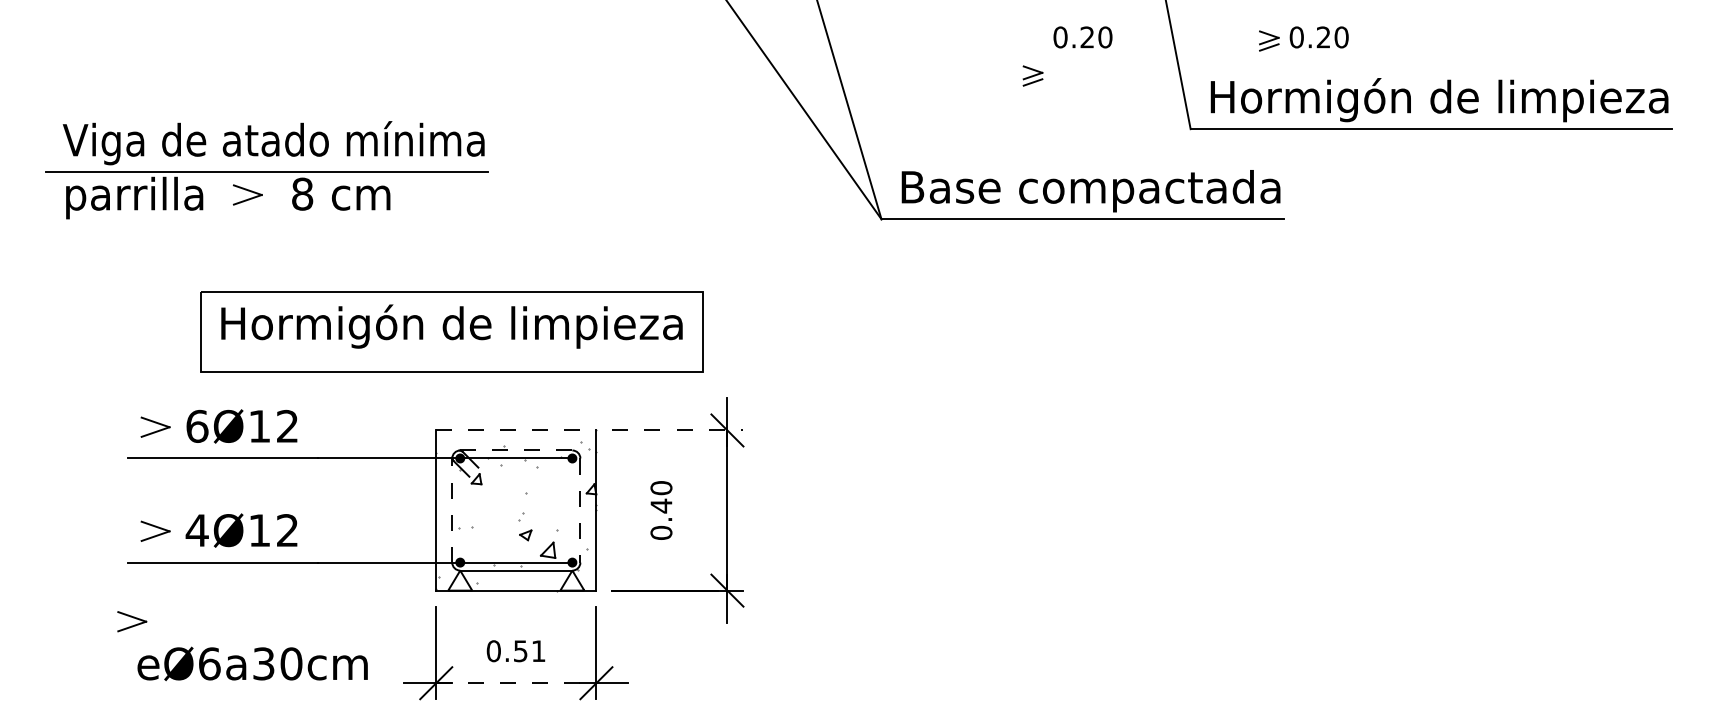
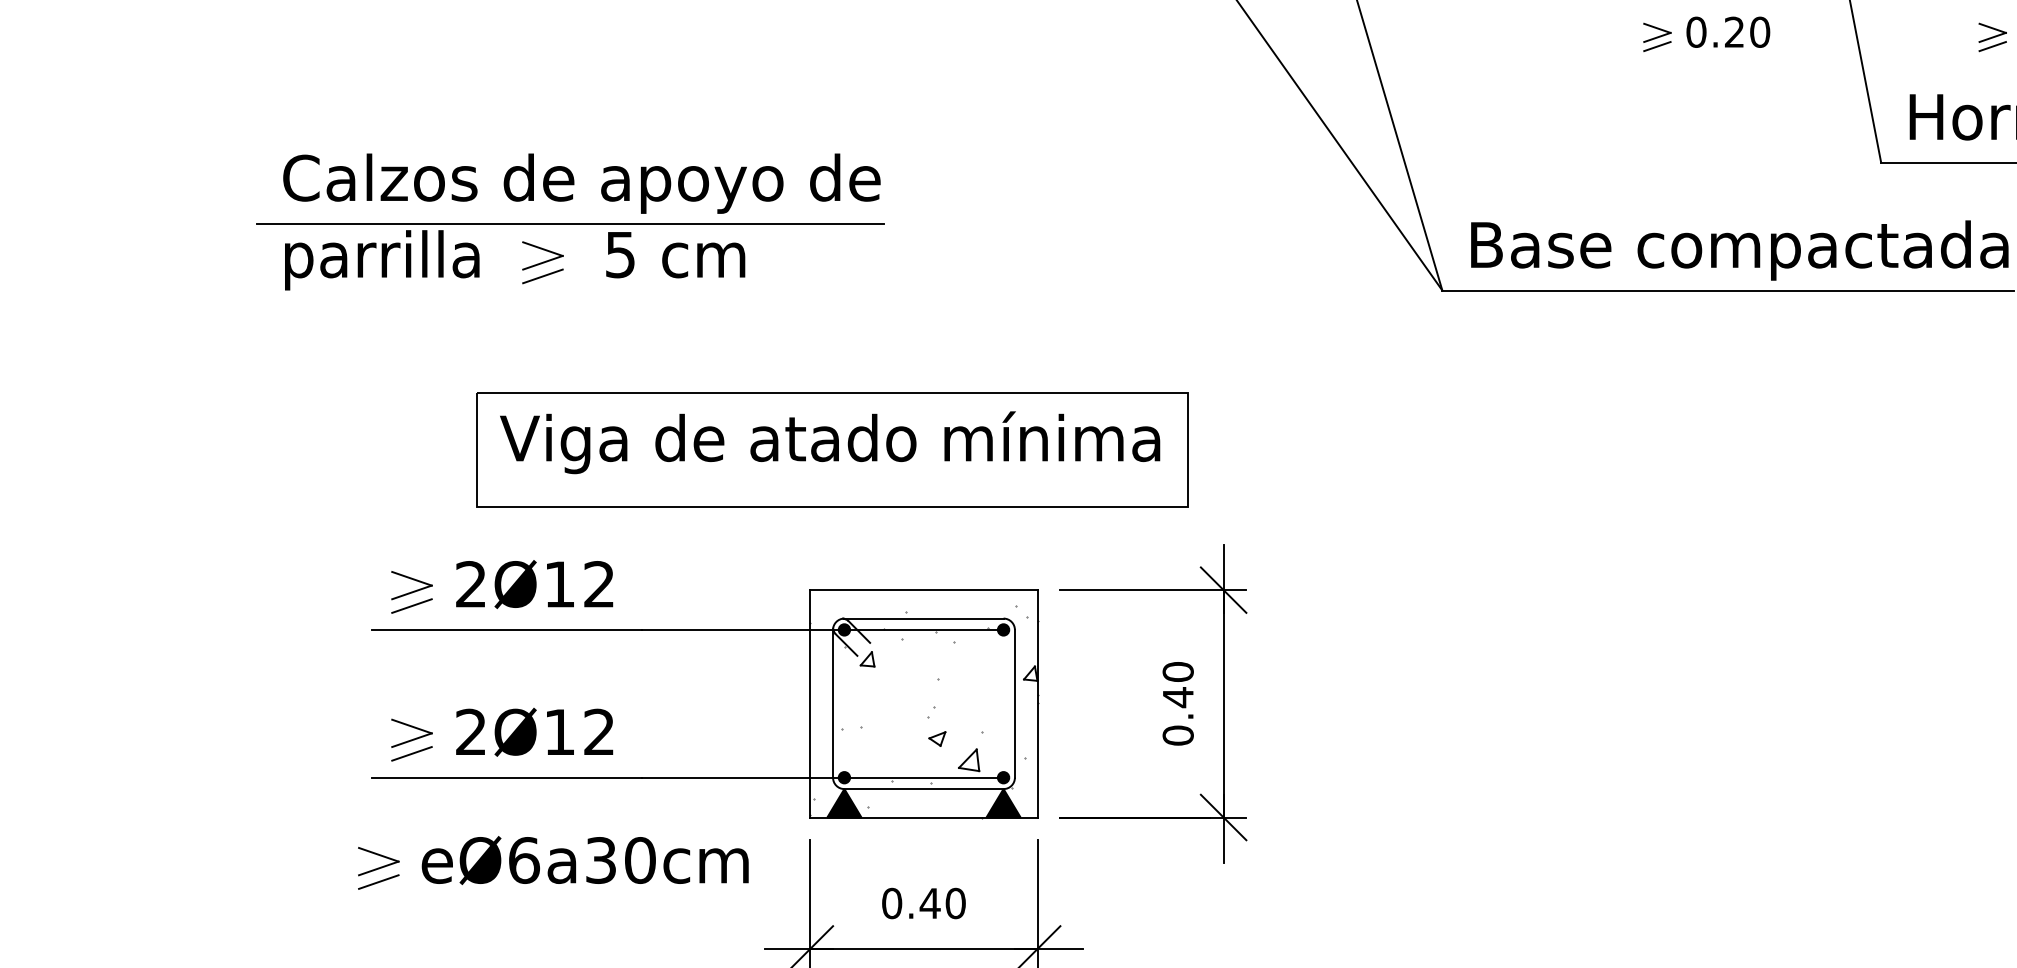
part: (1032, 75) -> (1656, 36), moved
text: (273, 143) -> (579, 182), Viga de atado mínima -> Calzos de apoyo de
text: (302, 193) -> (620, 253), 8 -> 5
line: (247, 209) -> (542, 276), added
text: (437, 326) -> (812, 442), Hormigón de limpieza -> Viga de atado mínima
text: (197, 425) -> (471, 583), 6Ø12 -> 2Ø12
line: (516, 430) -> (924, 590), dashed -> solid
line: (677, 430) -> (1152, 590), dashed -> solid
line: (155, 441) -> (411, 605), added
line: (516, 450) -> (924, 618), dashed -> solid
line: (452, 510) -> (833, 703), dashed -> solid
text: (661, 510) -> (1178, 703), moved
line: (580, 511) -> (1015, 705), dashed -> solid
text: (196, 530) -> (470, 732), 4Ø12 -> 2Ø12
line: (155, 545) -> (411, 753), added
fill: (460, 580) -> (844, 803), added
fill: (572, 580) -> (1003, 803), added
line: (132, 635) -> (379, 881), added
text: (529, 651) -> (942, 903), 0.51 -> 0.40
text: (252, 663) -> (584, 859), moved
line: (516, 683) -> (924, 949), dashed -> solid

